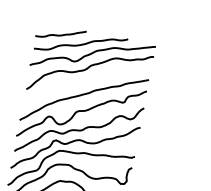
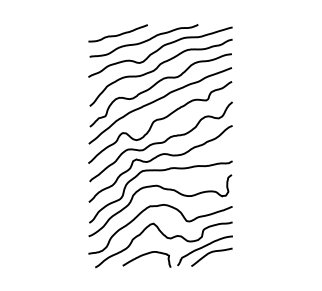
curve: (83, 82) -> (155, 85), added

